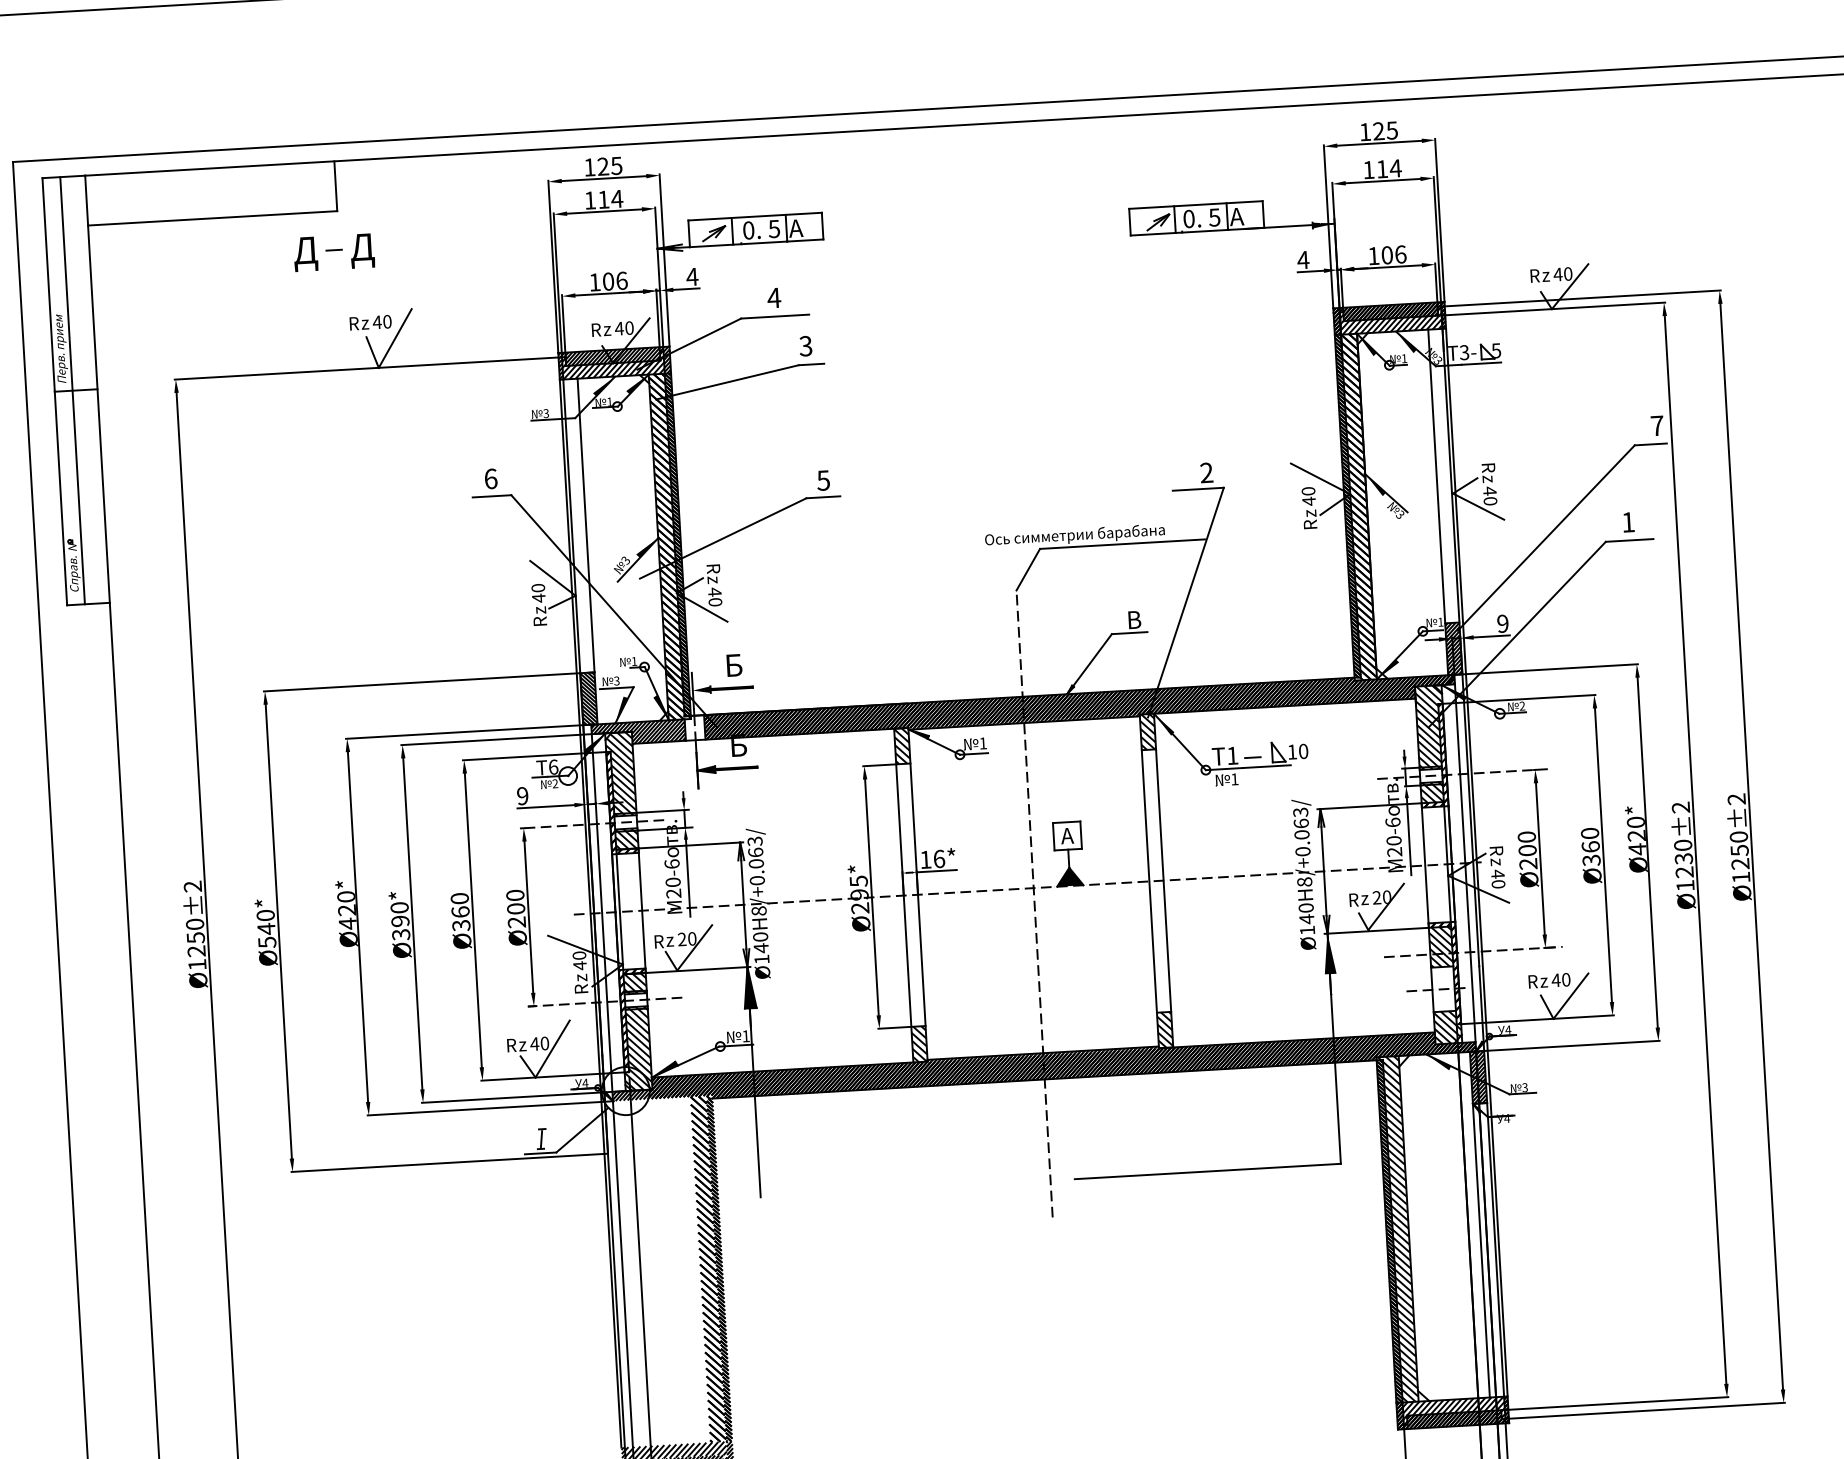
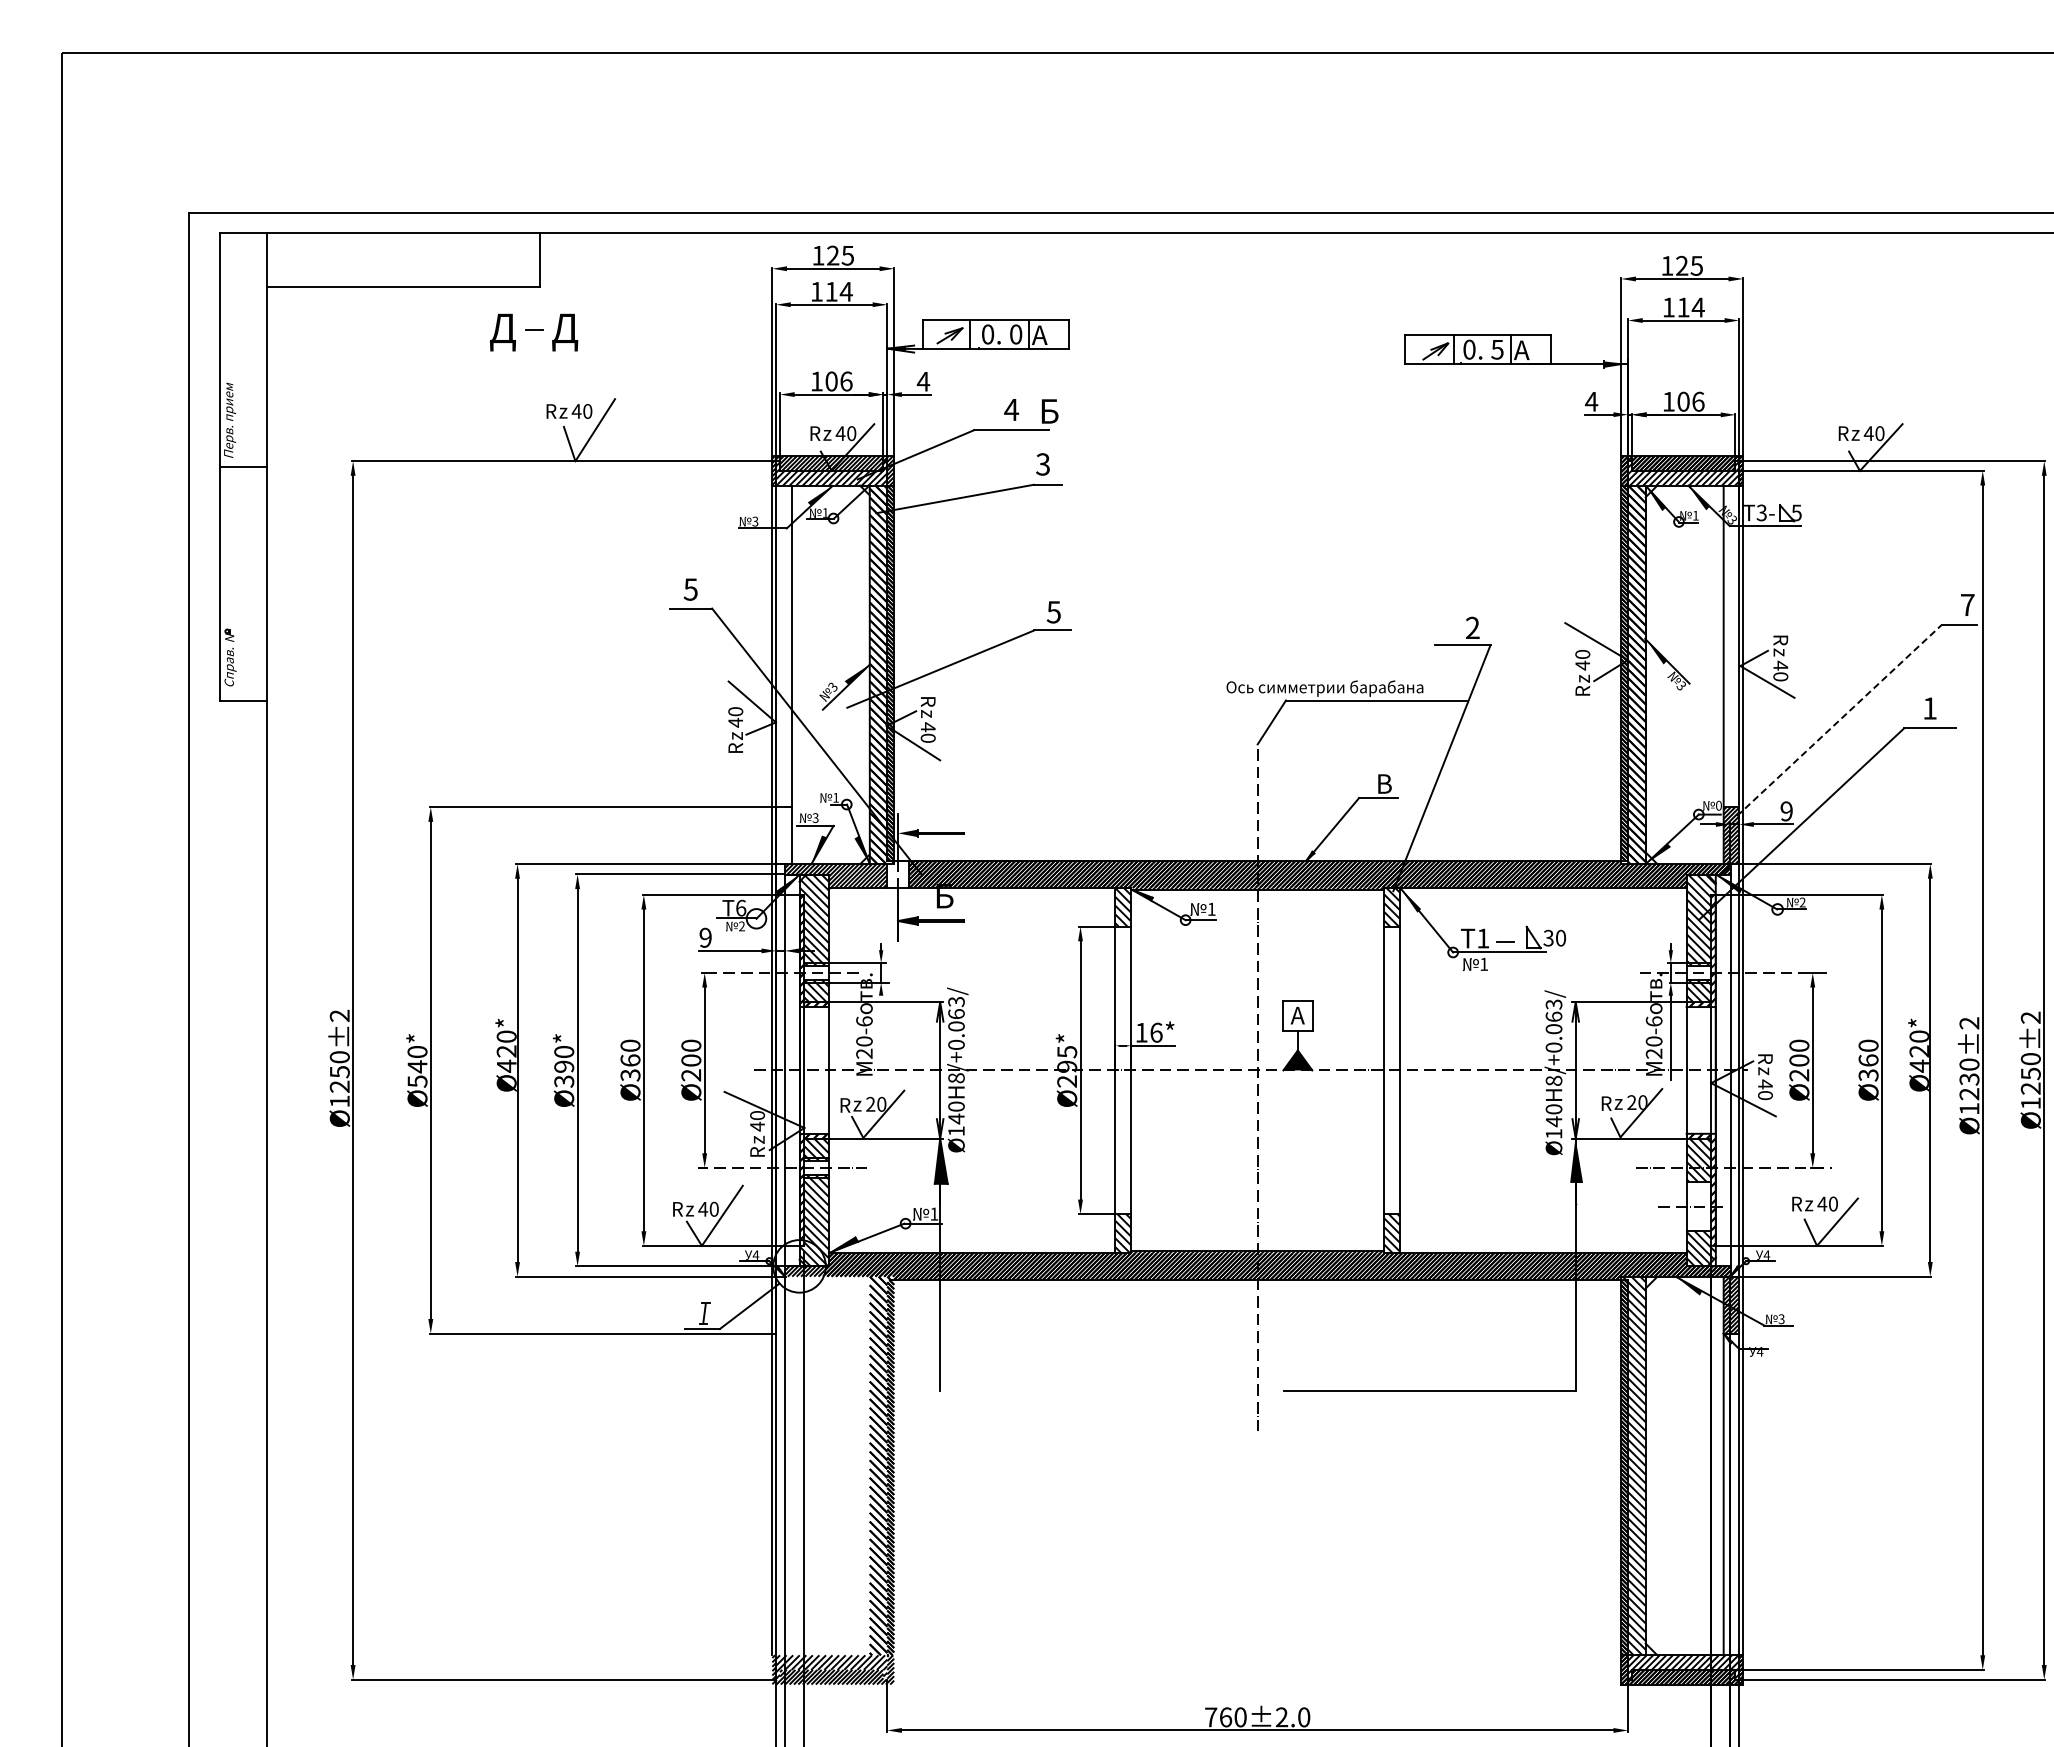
text: (773, 229) -> (1015, 334), 5 -> 0
fill: (637, 384) -> (856, 495), removed
line: (72, 390) -> (239, 466), removed
text: (490, 478) -> (690, 589), 6 -> 5
line: (1546, 538) -> (1839, 720), solid -> dashed
text: (1440, 622) -> (1718, 805), 1 -> 0
text: (734, 665) -> (1050, 411), moved
hatch: (588, 698) -> (783, 835), removed
text: (1292, 751) -> (1548, 937), 10 -> 30
line: (688, 877) -> (881, 1037), removed

